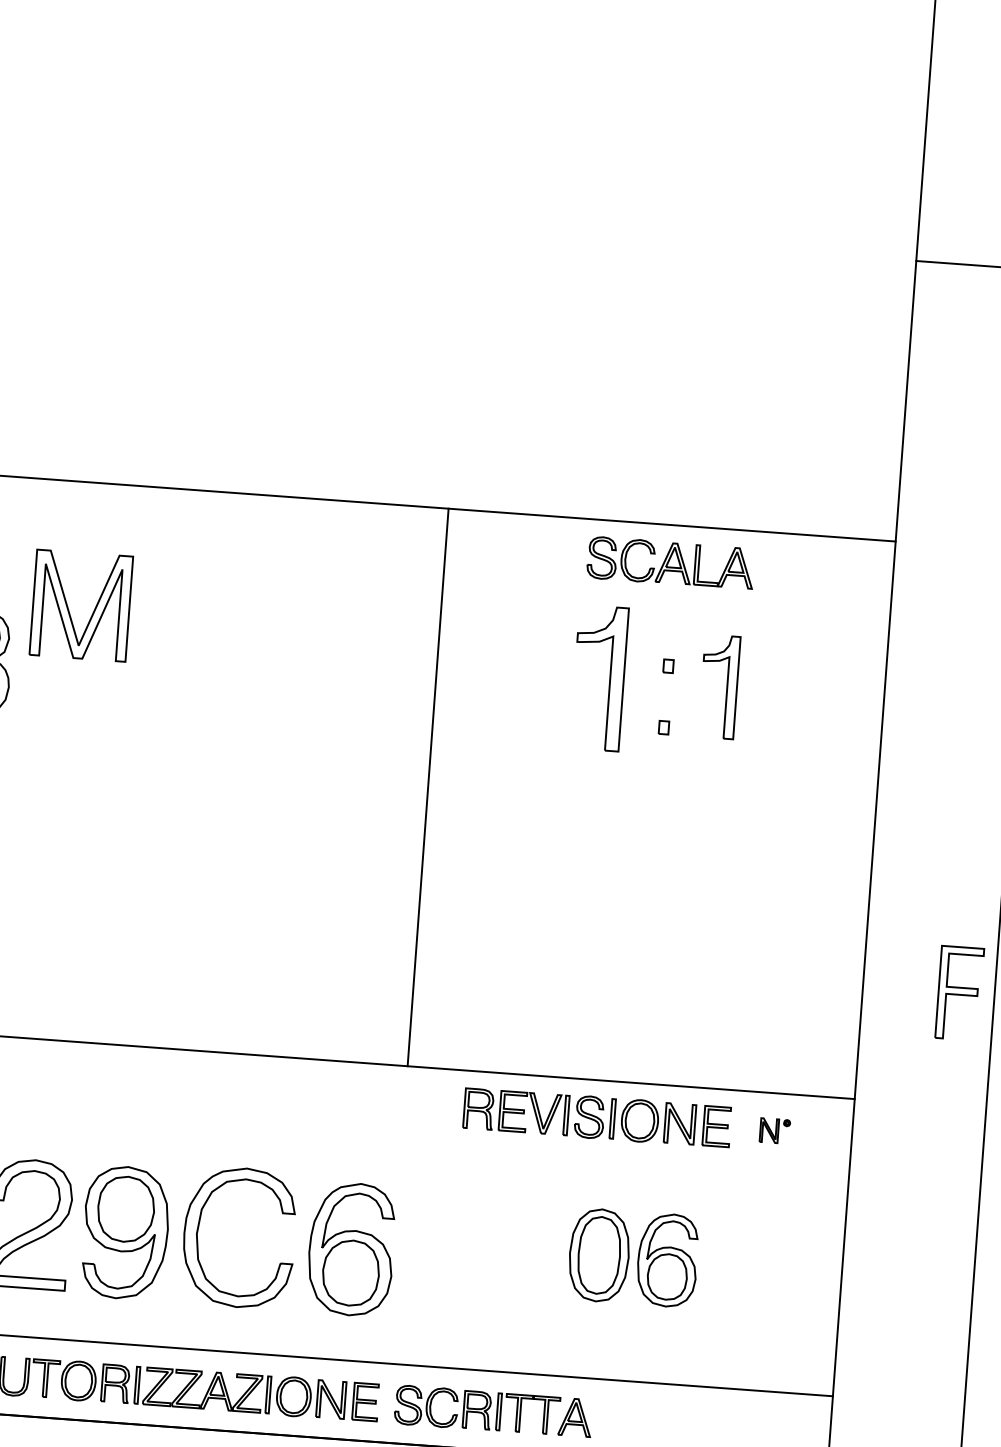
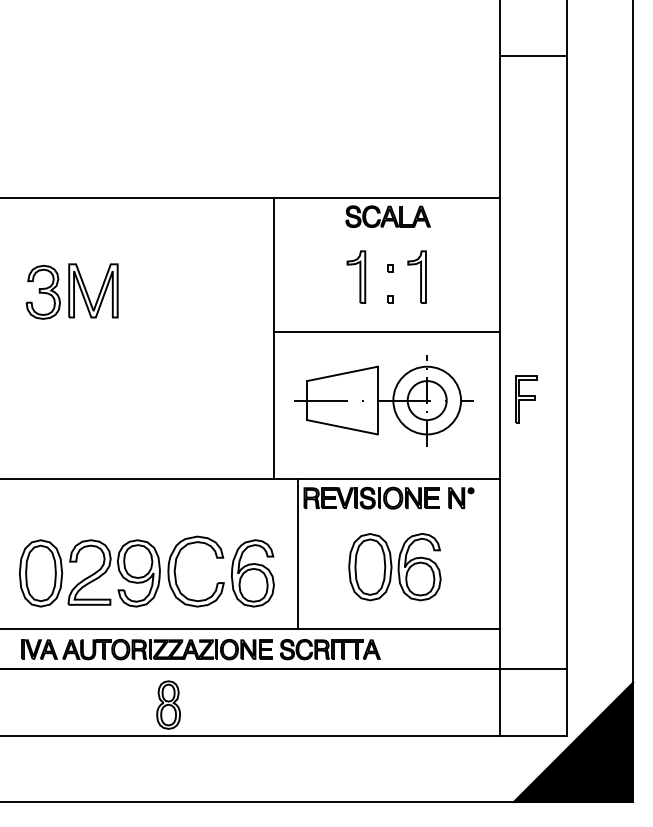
part: (69, 606) -> (87, 291), moved
part: (599, 676) -> (356, 276), size x0.71
line: (652, 792) -> (387, 332), added
part: (634, 926) -> (383, 400), added
part: (960, 993) -> (526, 399), moved
part: (775, 1131) -> (461, 498), size x1.67
line: (444, 1218) -> (298, 554), added
part: (632, 1258) -> (394, 567), size x1.43

